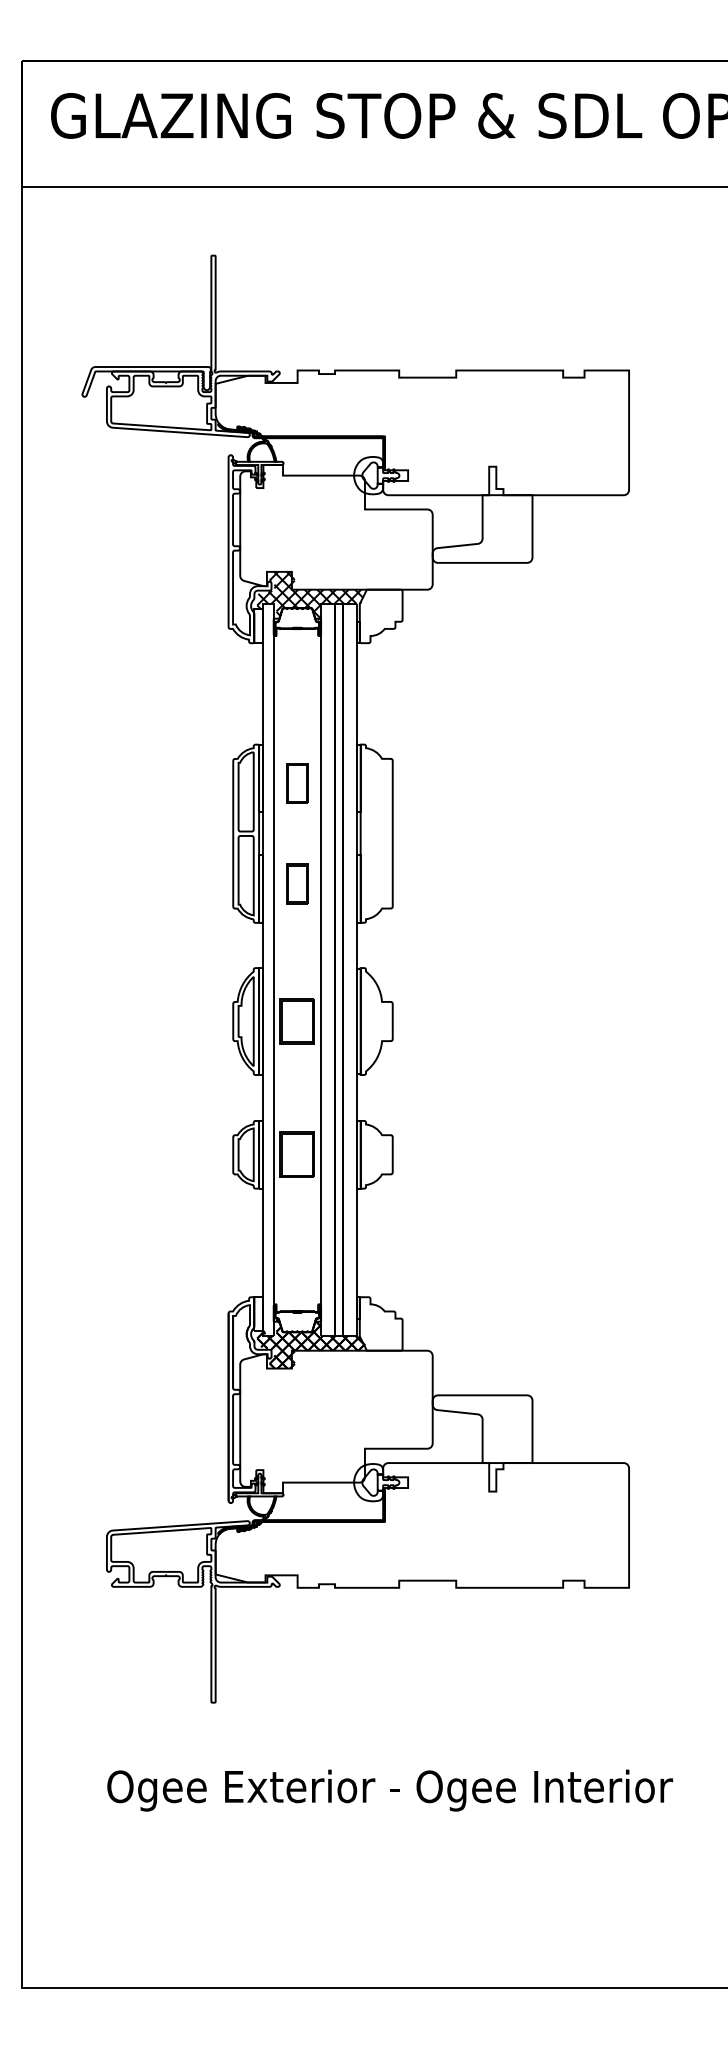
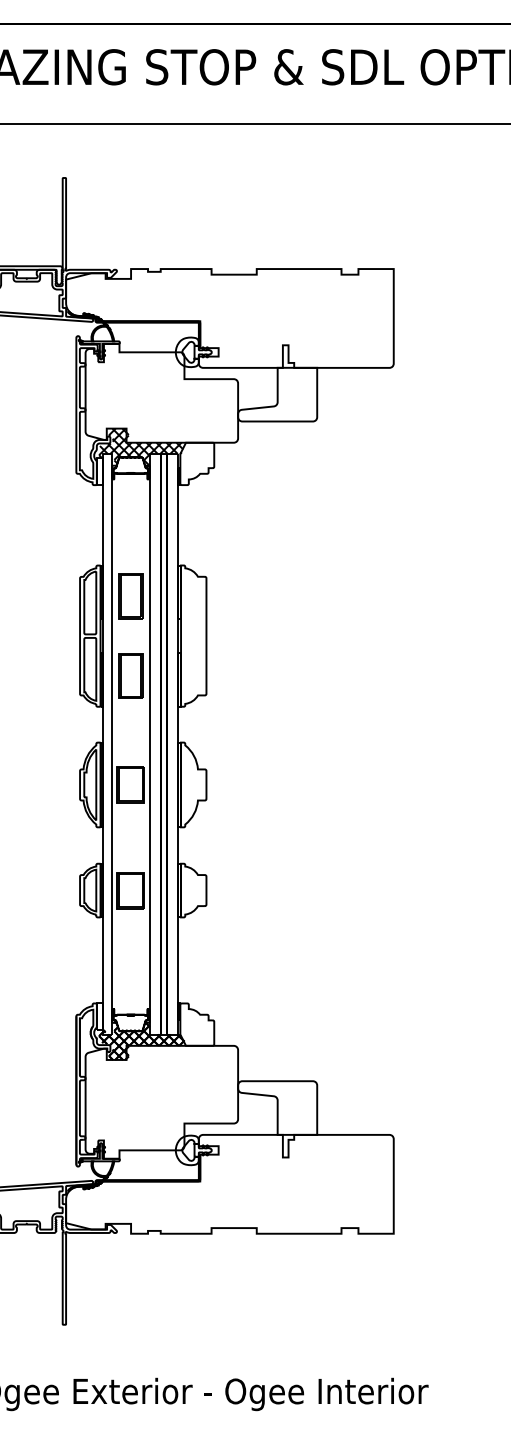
part: (297, 783) -> (130, 596), size x1.43
part: (297, 883) -> (130, 675), size x1.43

